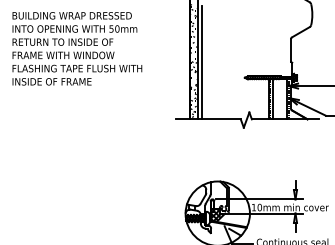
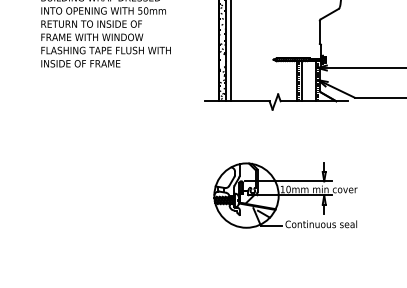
hatch: (217, 215) -> (246, 197), removed

